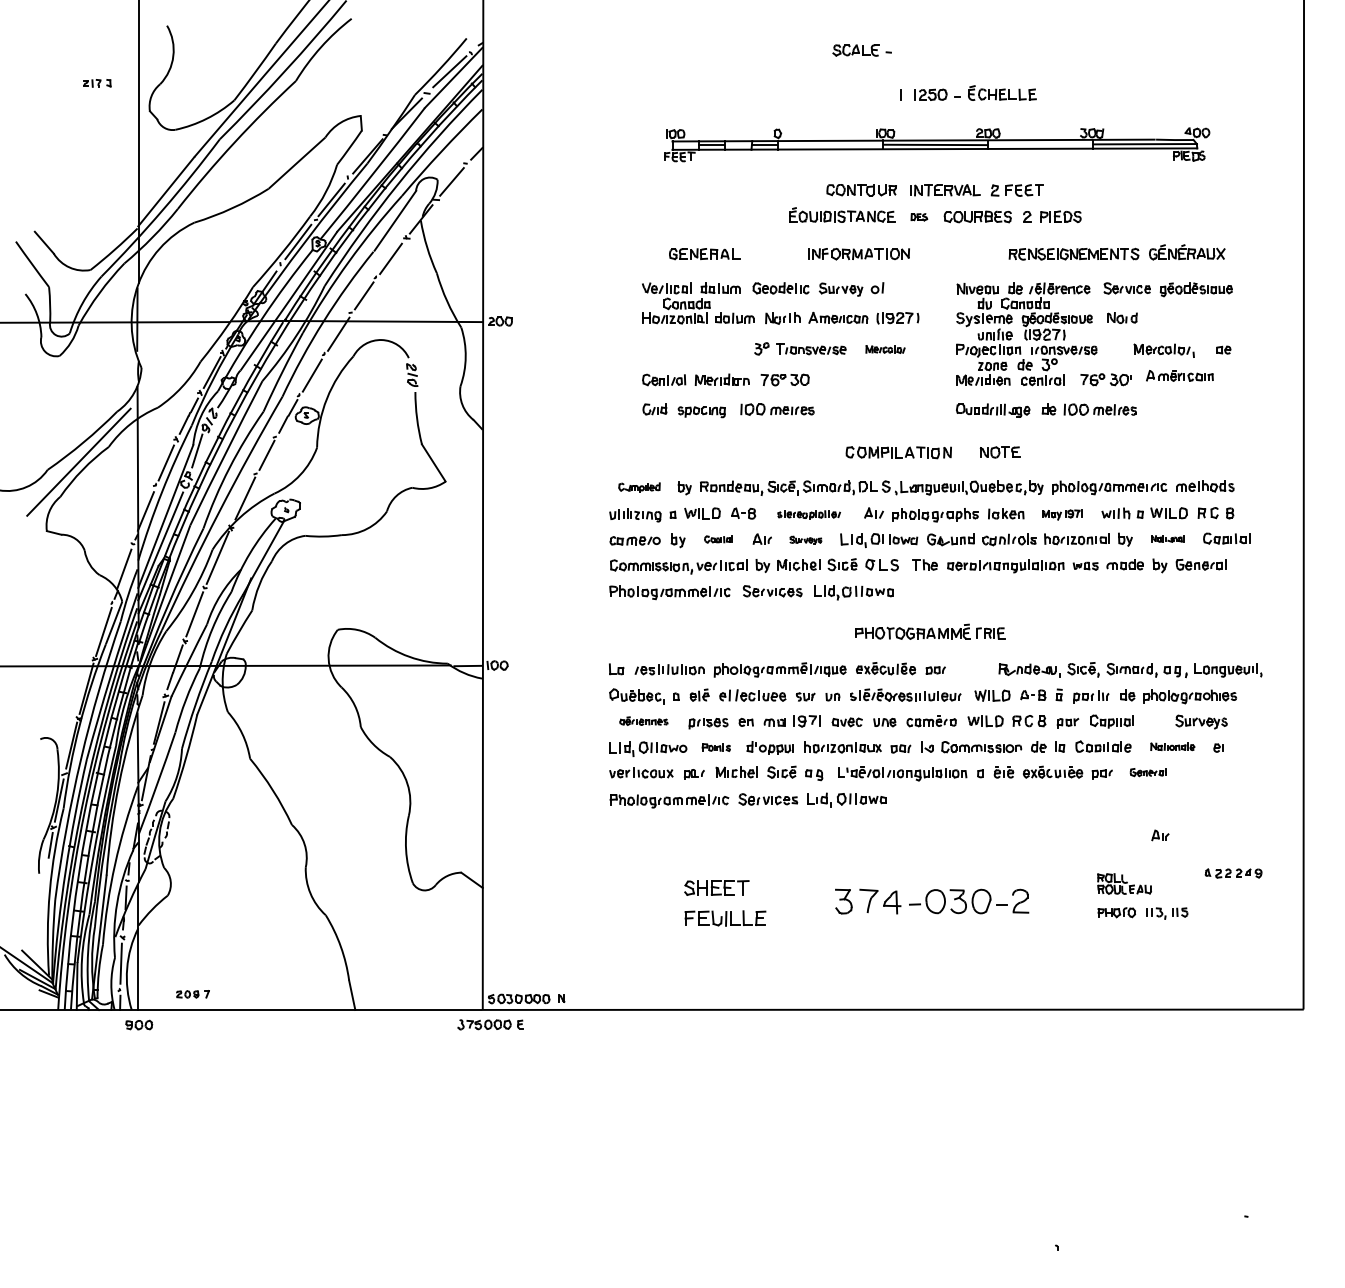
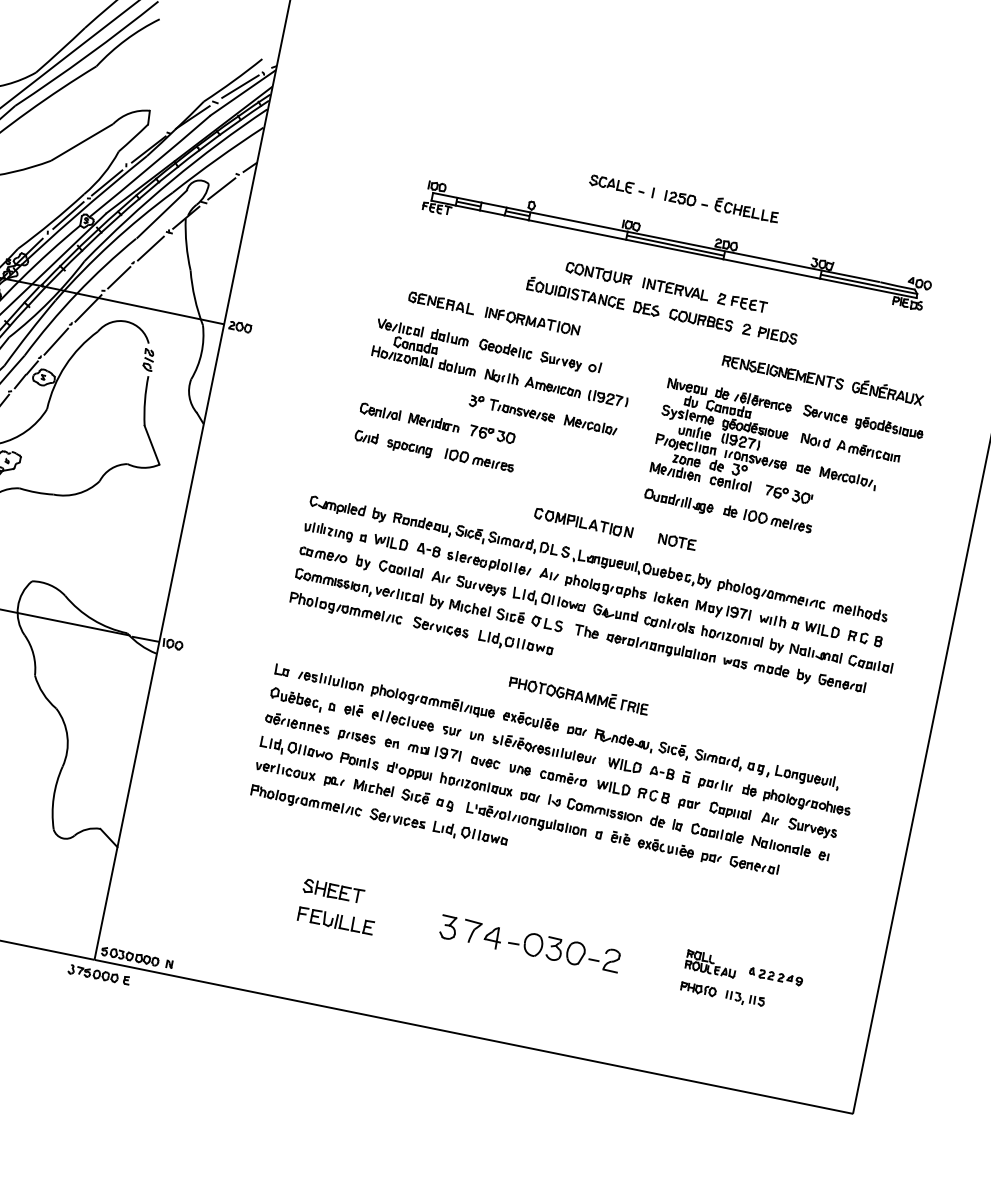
part: (861, 50) -> (616, 185), moved
part: (919, 217) -> (647, 309), size x1.67
part: (858, 254) -> (531, 321), moved
part: (885, 349) -> (590, 425), size x1.43
part: (1223, 349) -> (803, 468), moved
part: (1179, 375) -> (868, 450), moved
part: (639, 487) -> (337, 506), size x1.43
part: (809, 514) -> (489, 563), size x1.43
part: (1062, 514) -> (723, 611), size x1.43
part: (1167, 538) -> (815, 652), size x1.67
part: (718, 539) -> (400, 569), size x1.67
part: (805, 540) -> (481, 586), size x1.67
part: (1130, 670) -> (717, 759), moved
part: (643, 720) -> (297, 722), size x1.43
part: (1172, 746) -> (781, 846), size x1.43
part: (716, 747) -> (359, 761), size x1.43
part: (1148, 772) -> (754, 865), size x1.43
part: (1160, 835) -> (770, 818), moved
part: (1233, 873) -> (775, 976), moved

